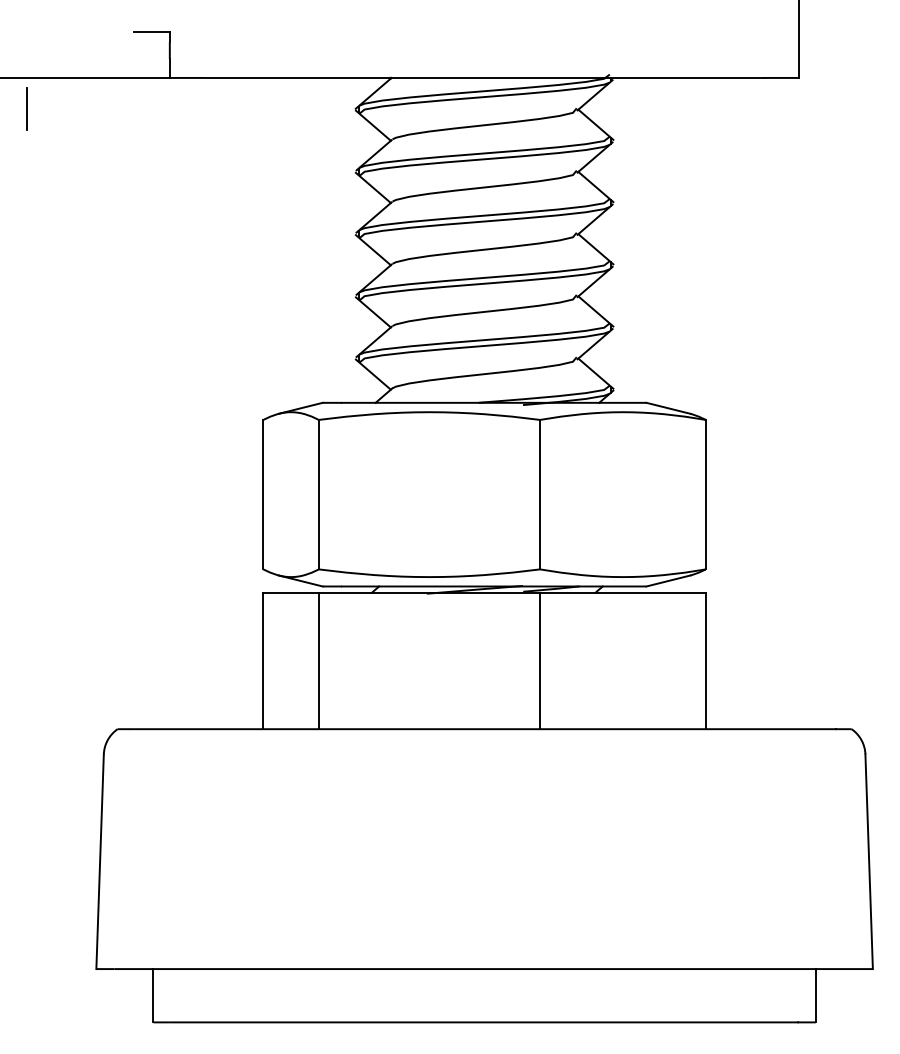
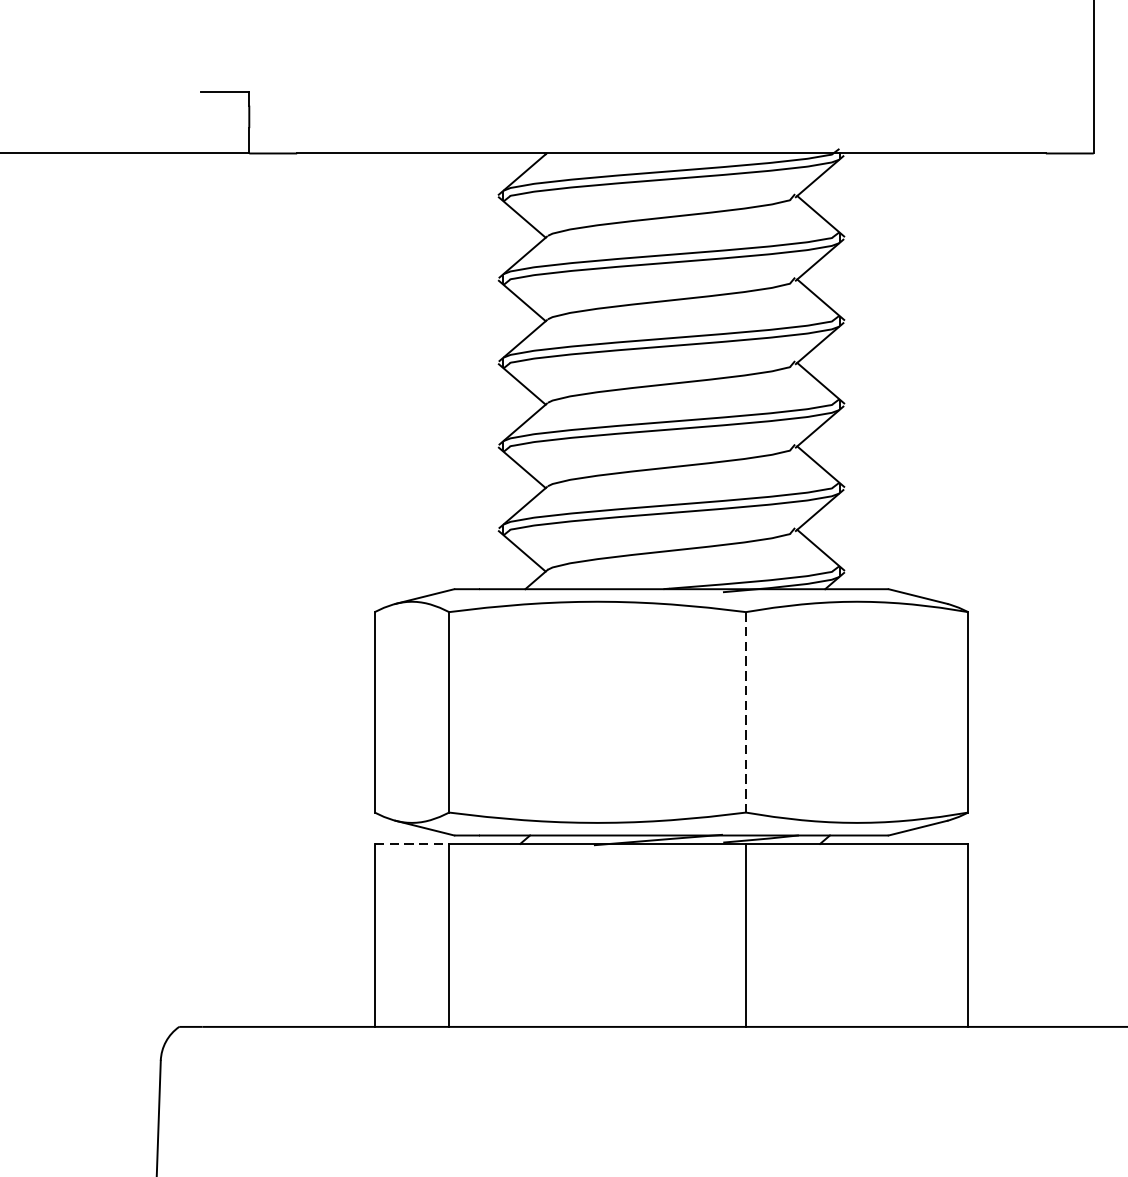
line: (26, 108) -> (57, 194), removed
line: (540, 494) -> (746, 712), solid -> dashed
line: (291, 592) -> (412, 843), solid -> dashed

